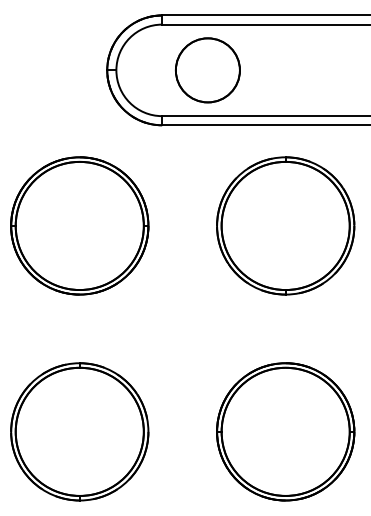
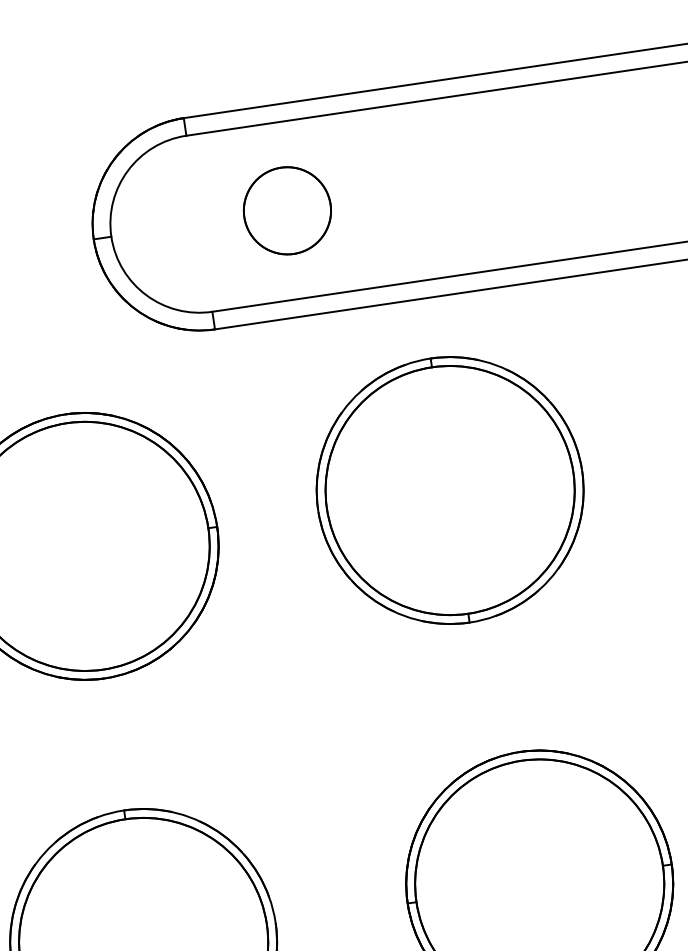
circle: (207, 70) -> (286, 211), size x0.7
part: (285, 225) -> (449, 489), moved

